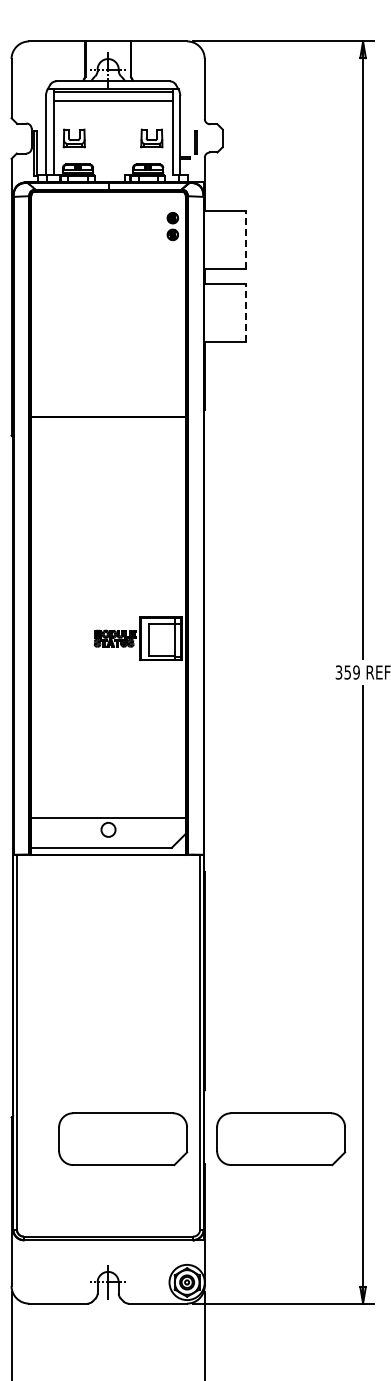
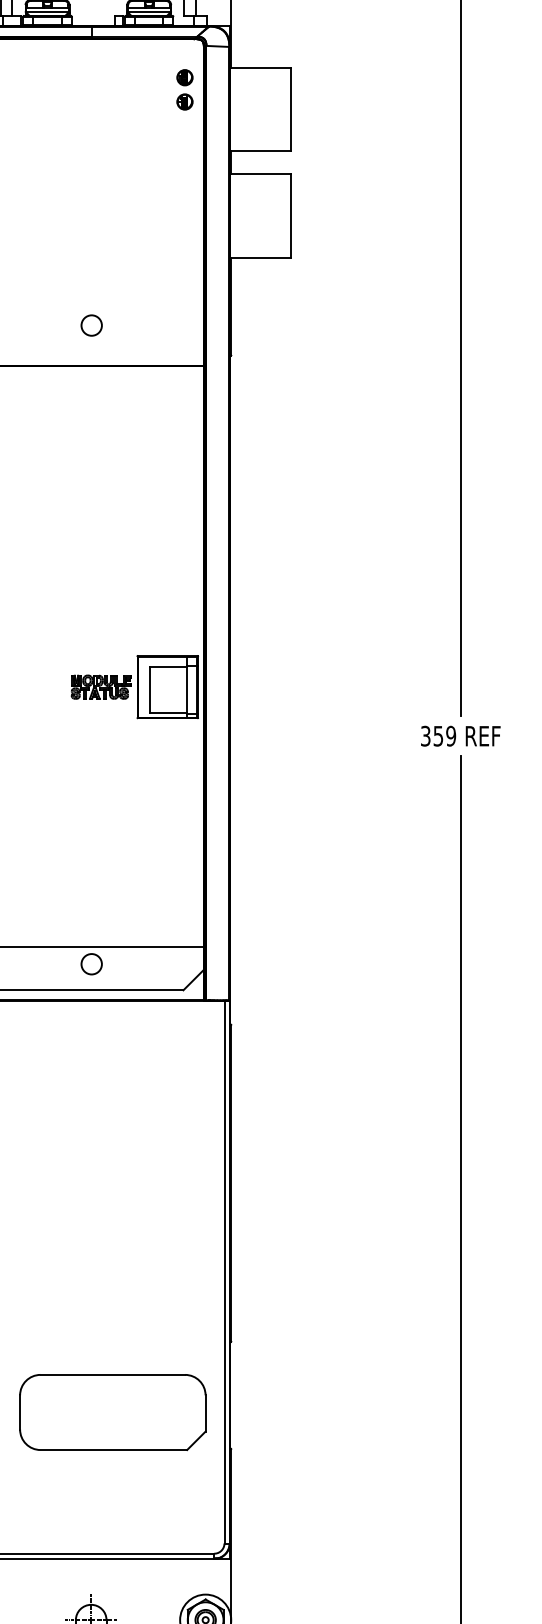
line: (246, 240) -> (291, 110), dashed -> solid
line: (246, 313) -> (291, 215), dashed -> solid
circle: (108, 389) -> (91, 326), added
part: (281, 1139) -> (342, 1412), removed

